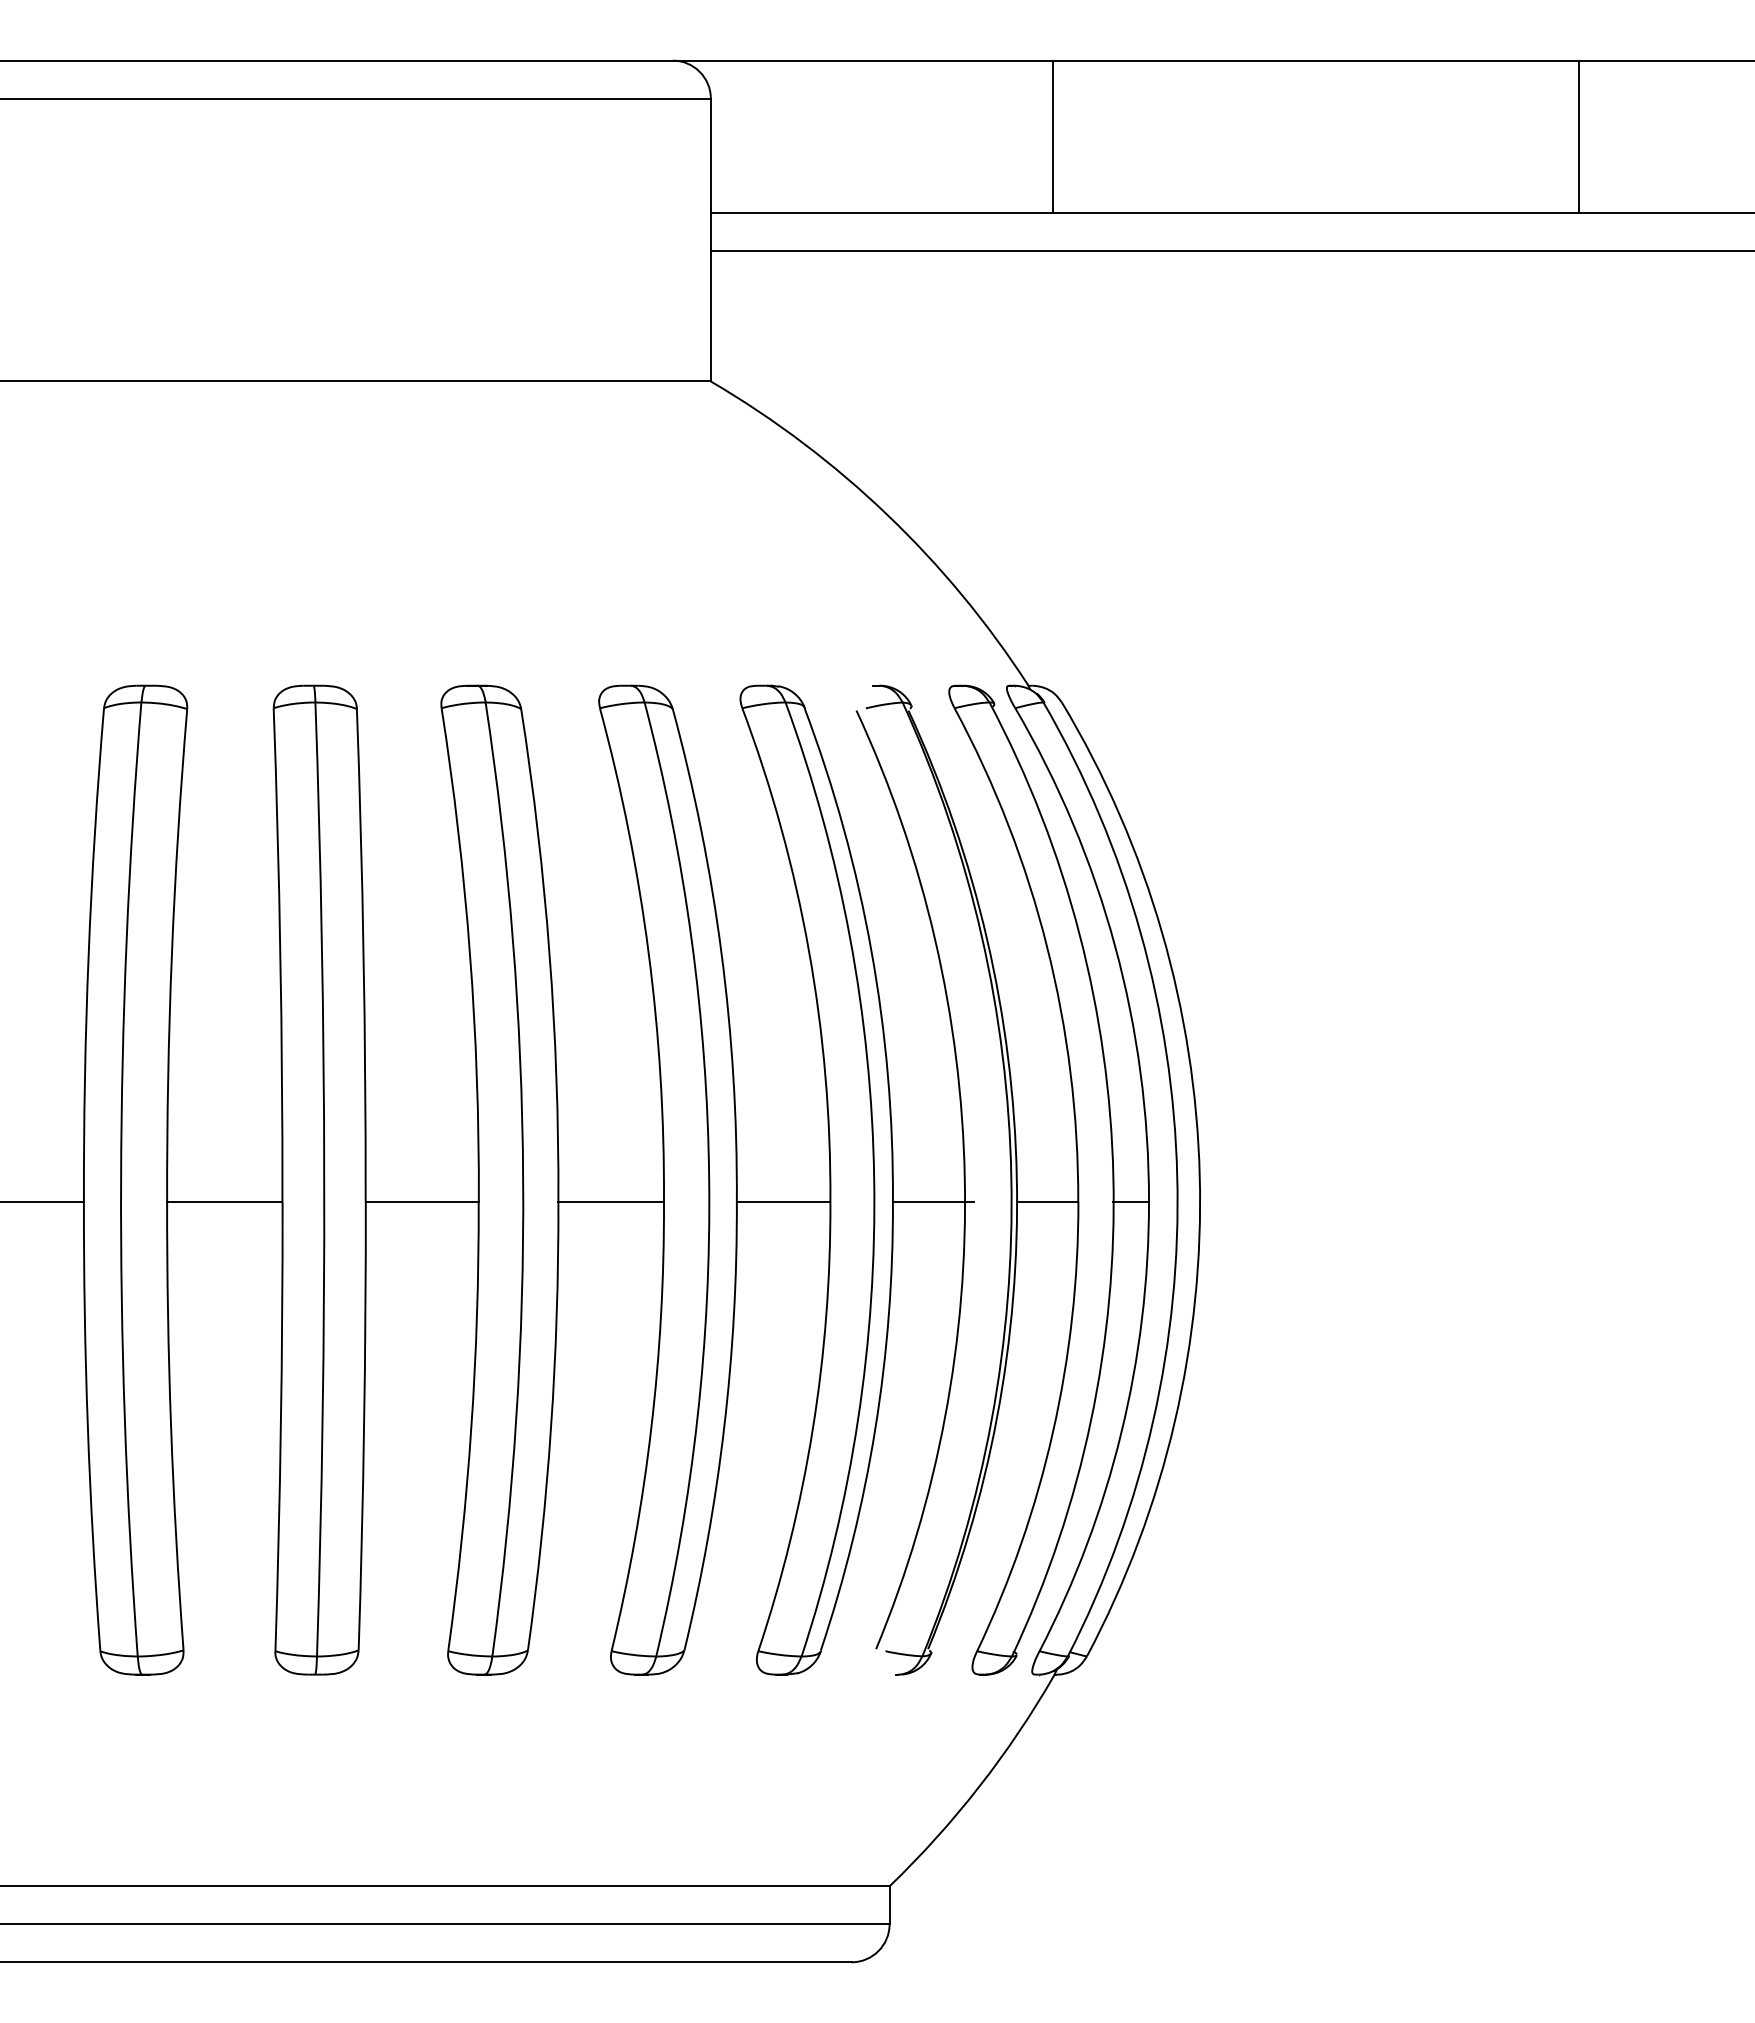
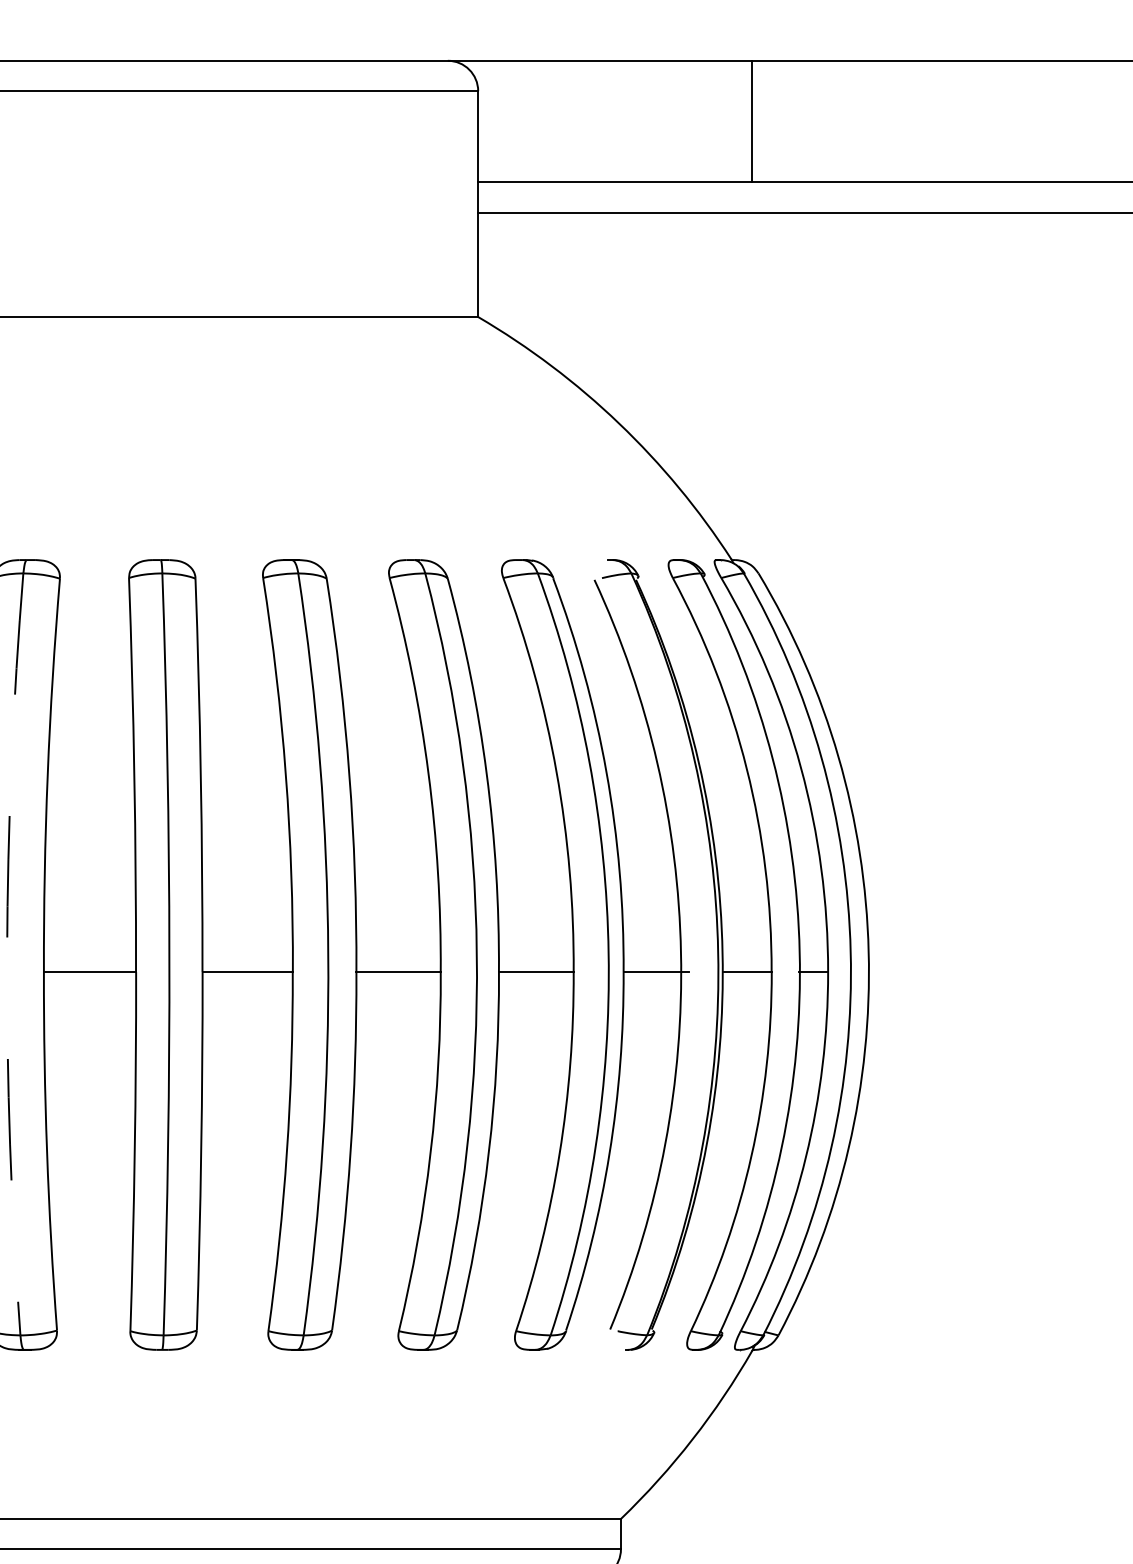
arc: (121, 1179) -> (7, 954), solid -> dashed

